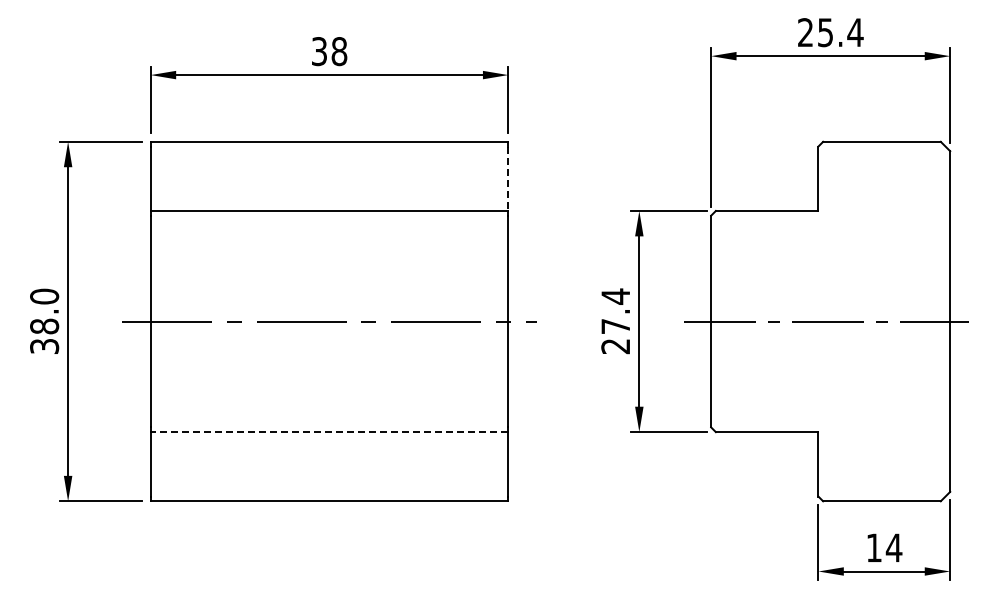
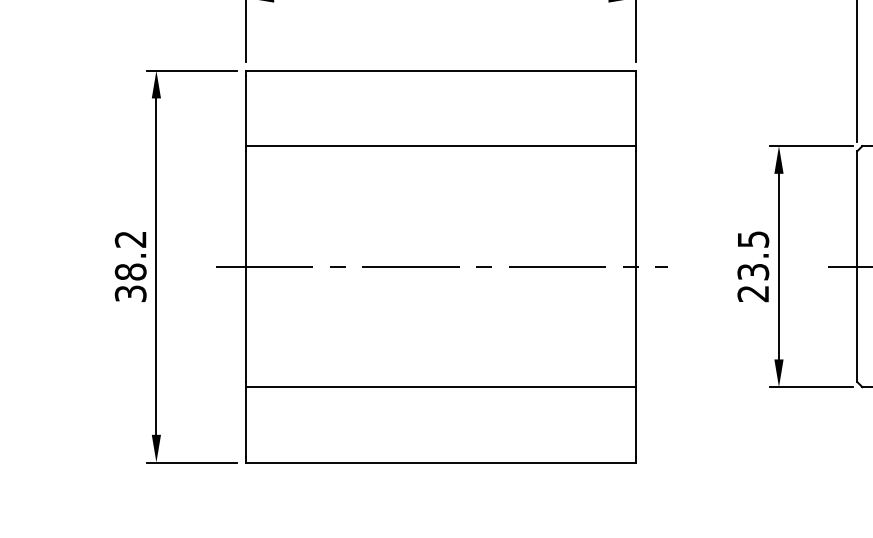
line: (508, 179) -> (636, 111), dashed -> solid
text: (44, 296) -> (130, 239), 38.0 -> 38.2
text: (615, 311) -> (752, 255), 27.4 -> 23.5
line: (329, 432) -> (441, 387), dashed -> solid

